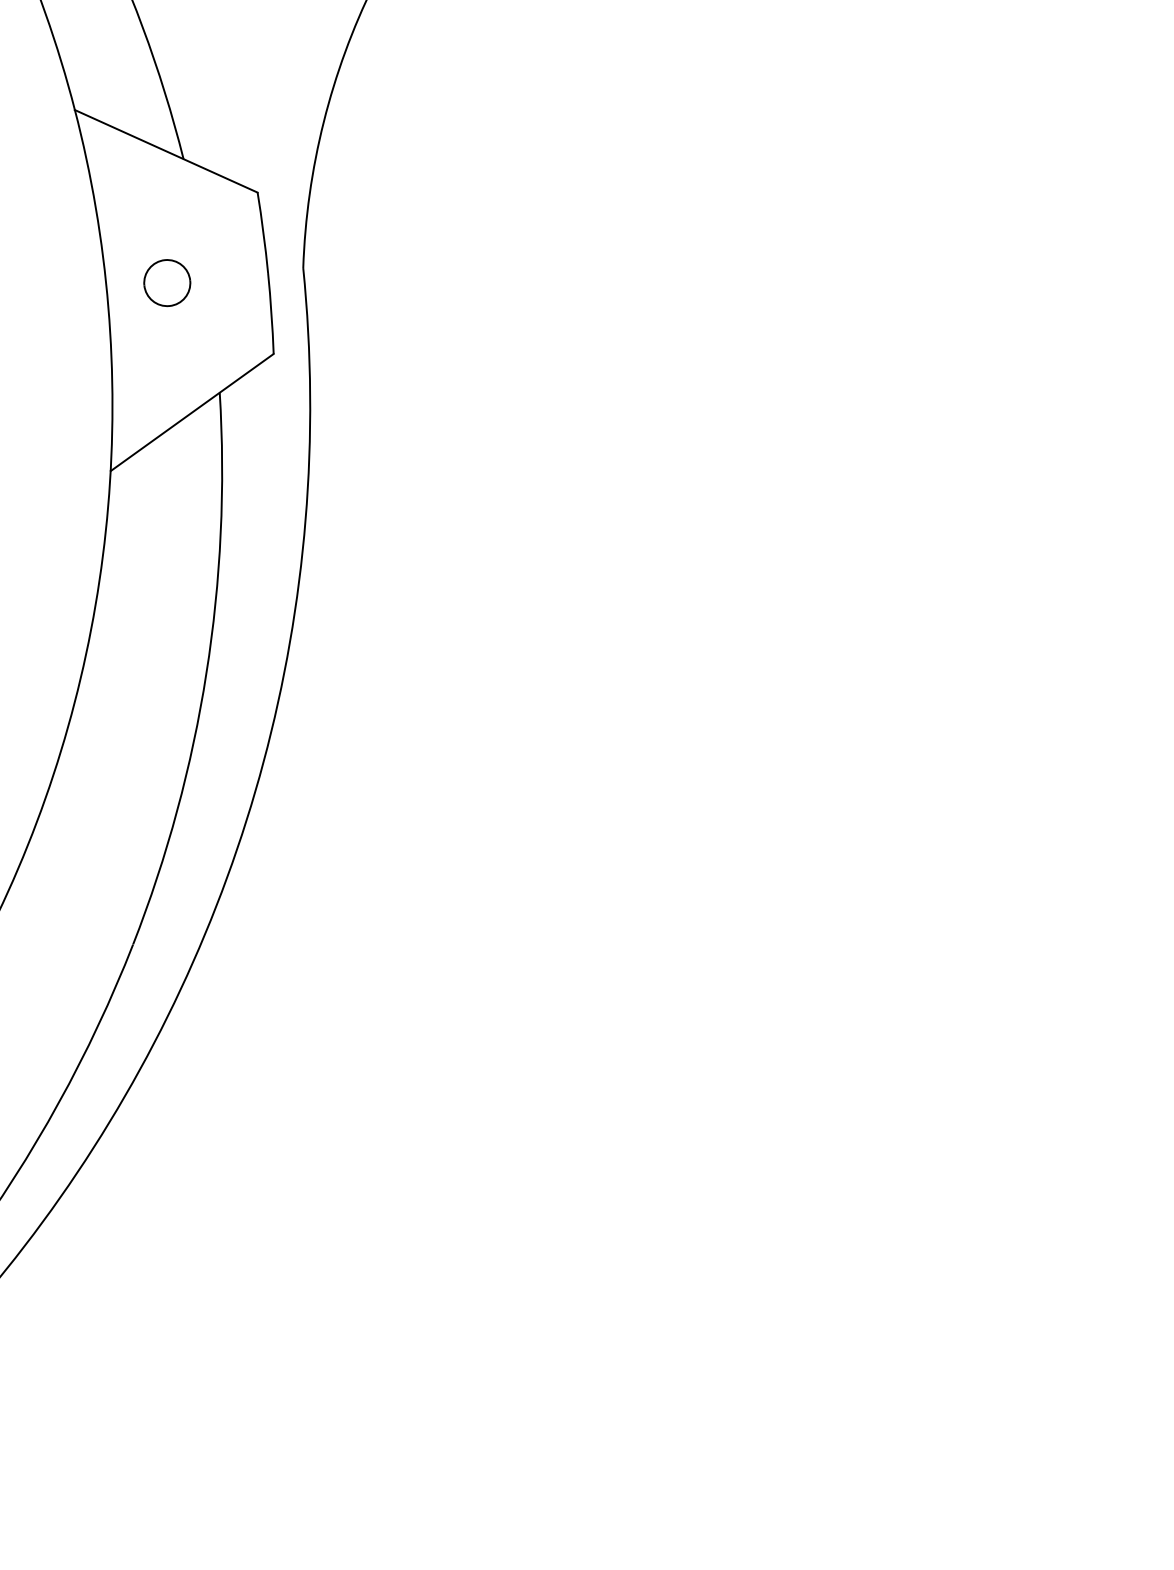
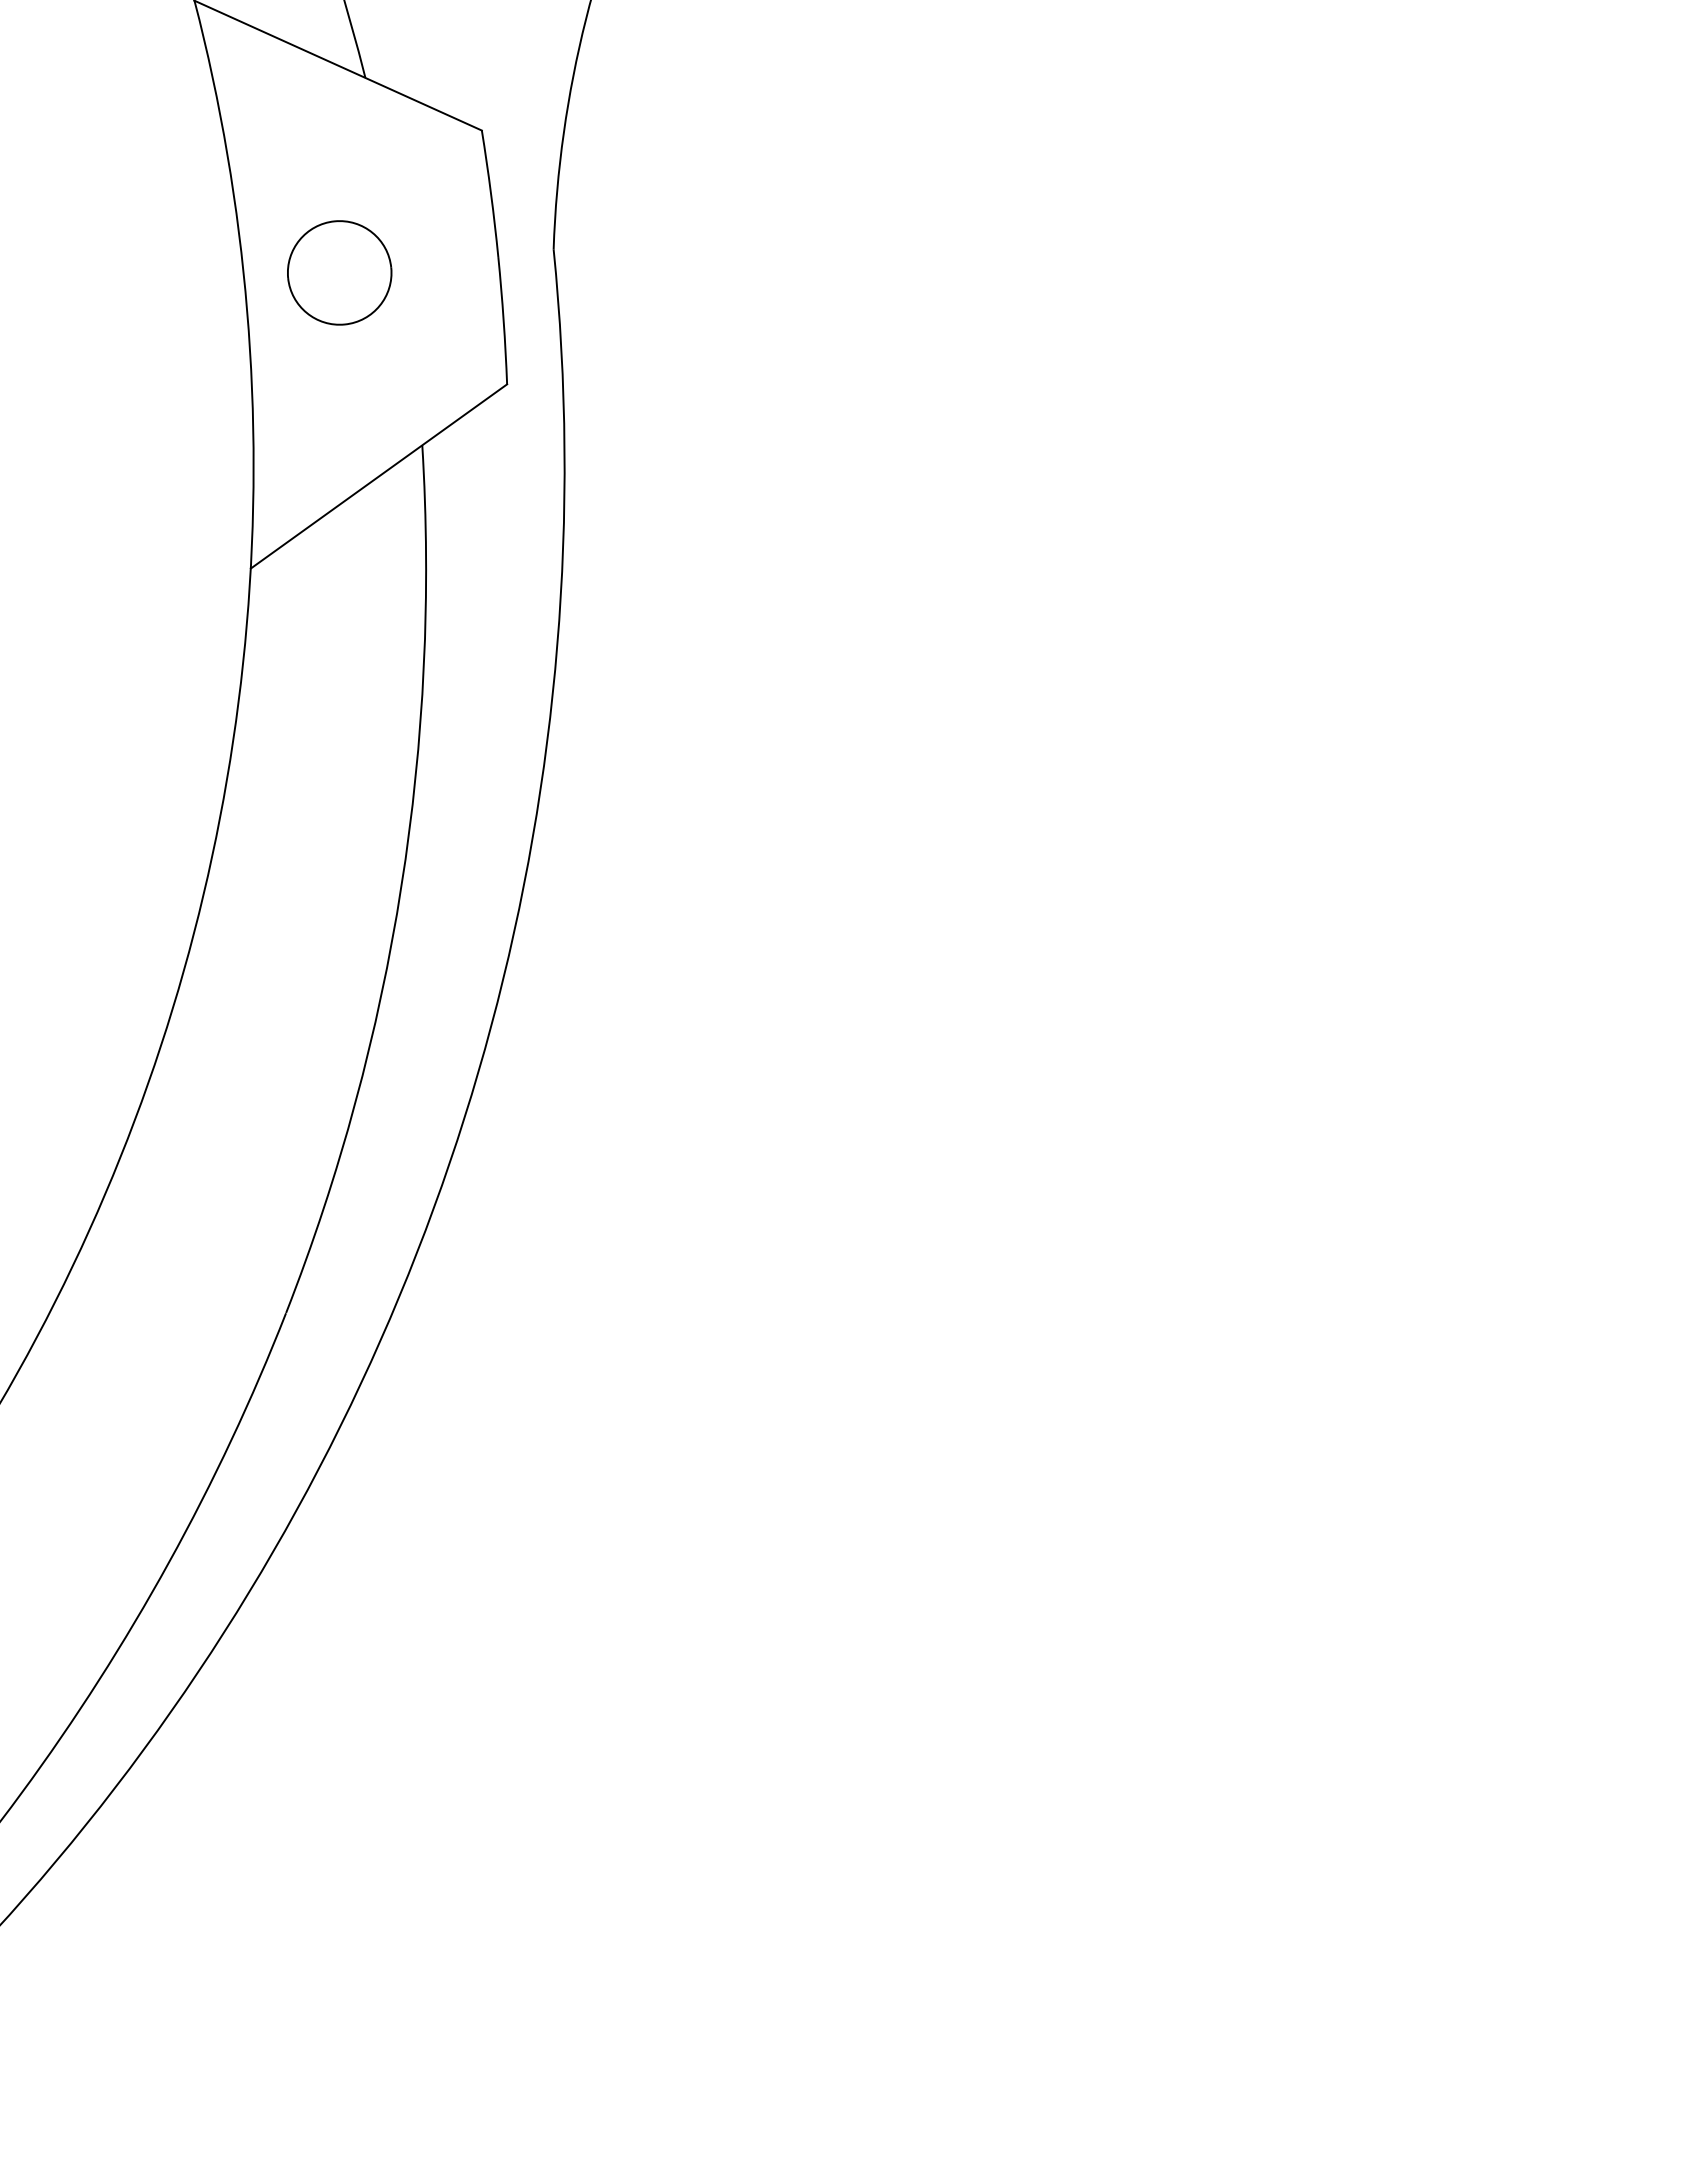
part: (167, 282) -> (340, 271), size x1.43

